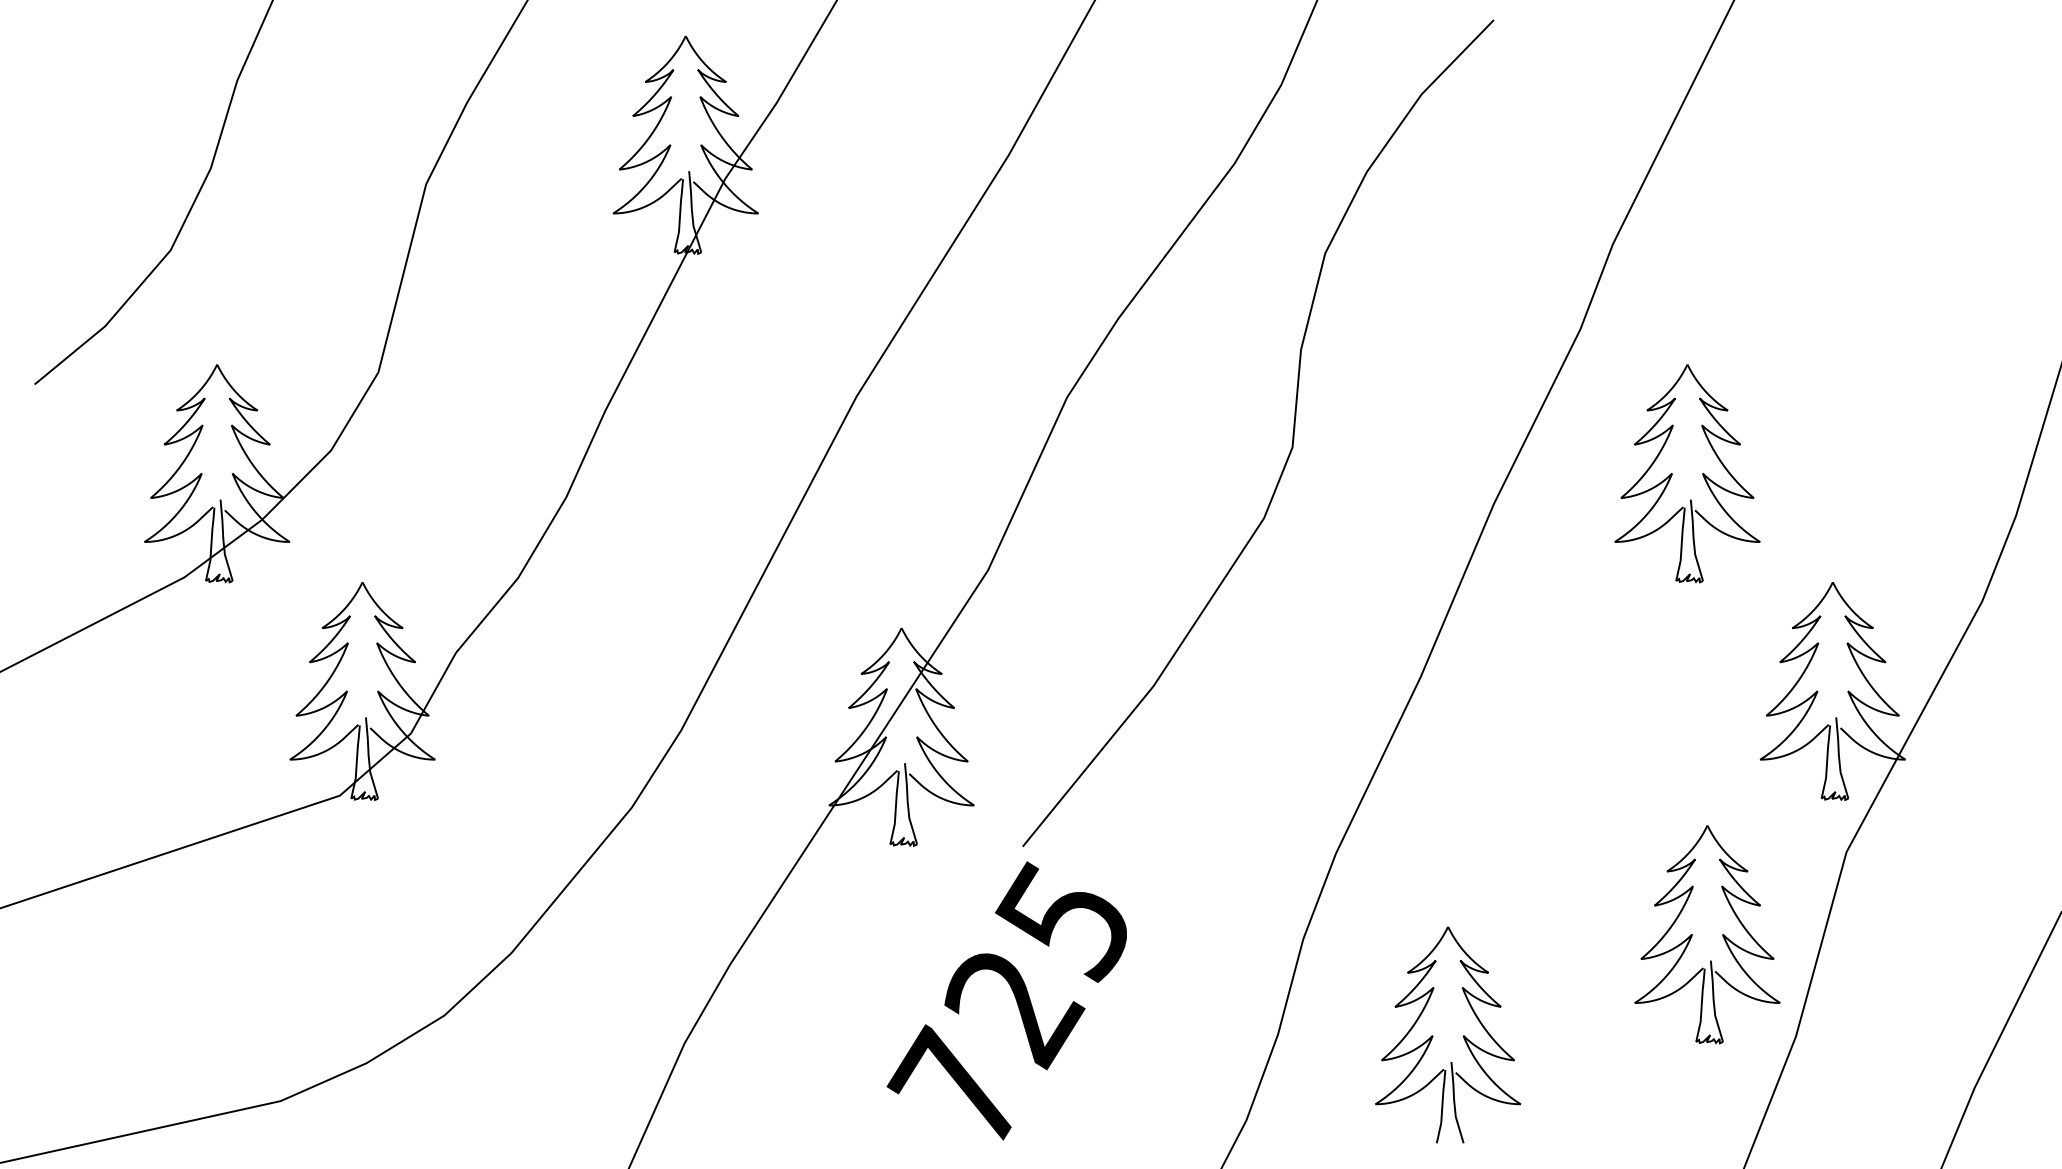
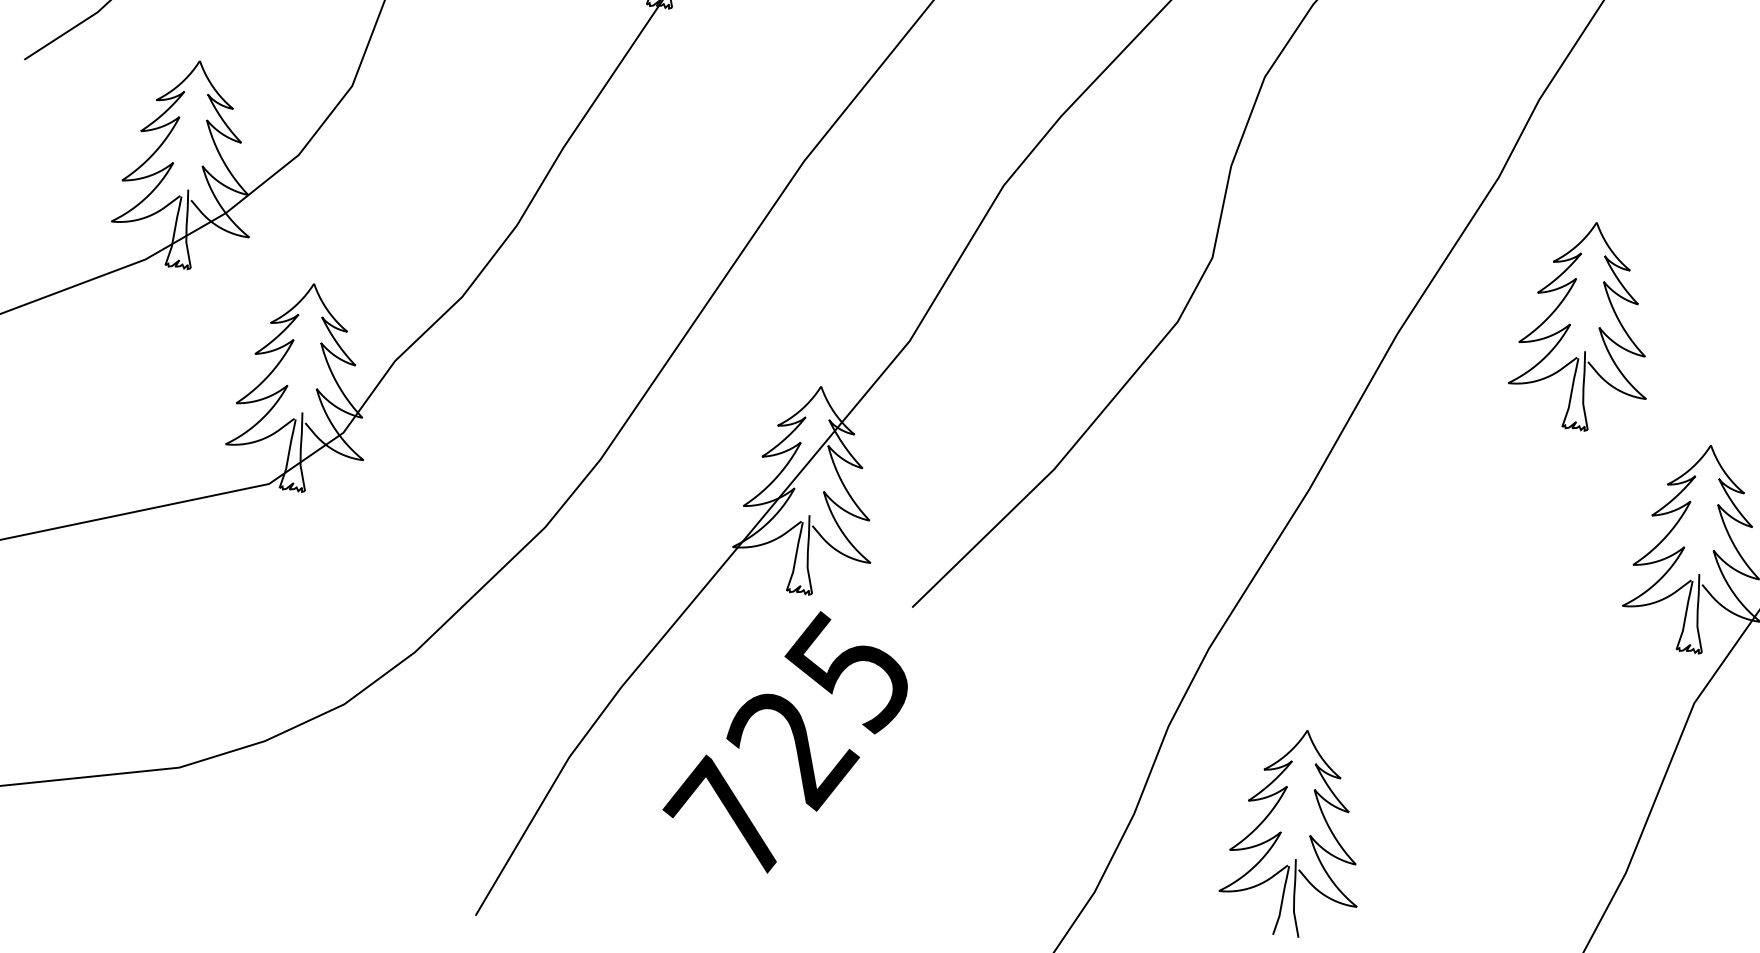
part: (1692, 934) -> (1538, 764), removed
text: (1006, 1000) -> (785, 740), moved

